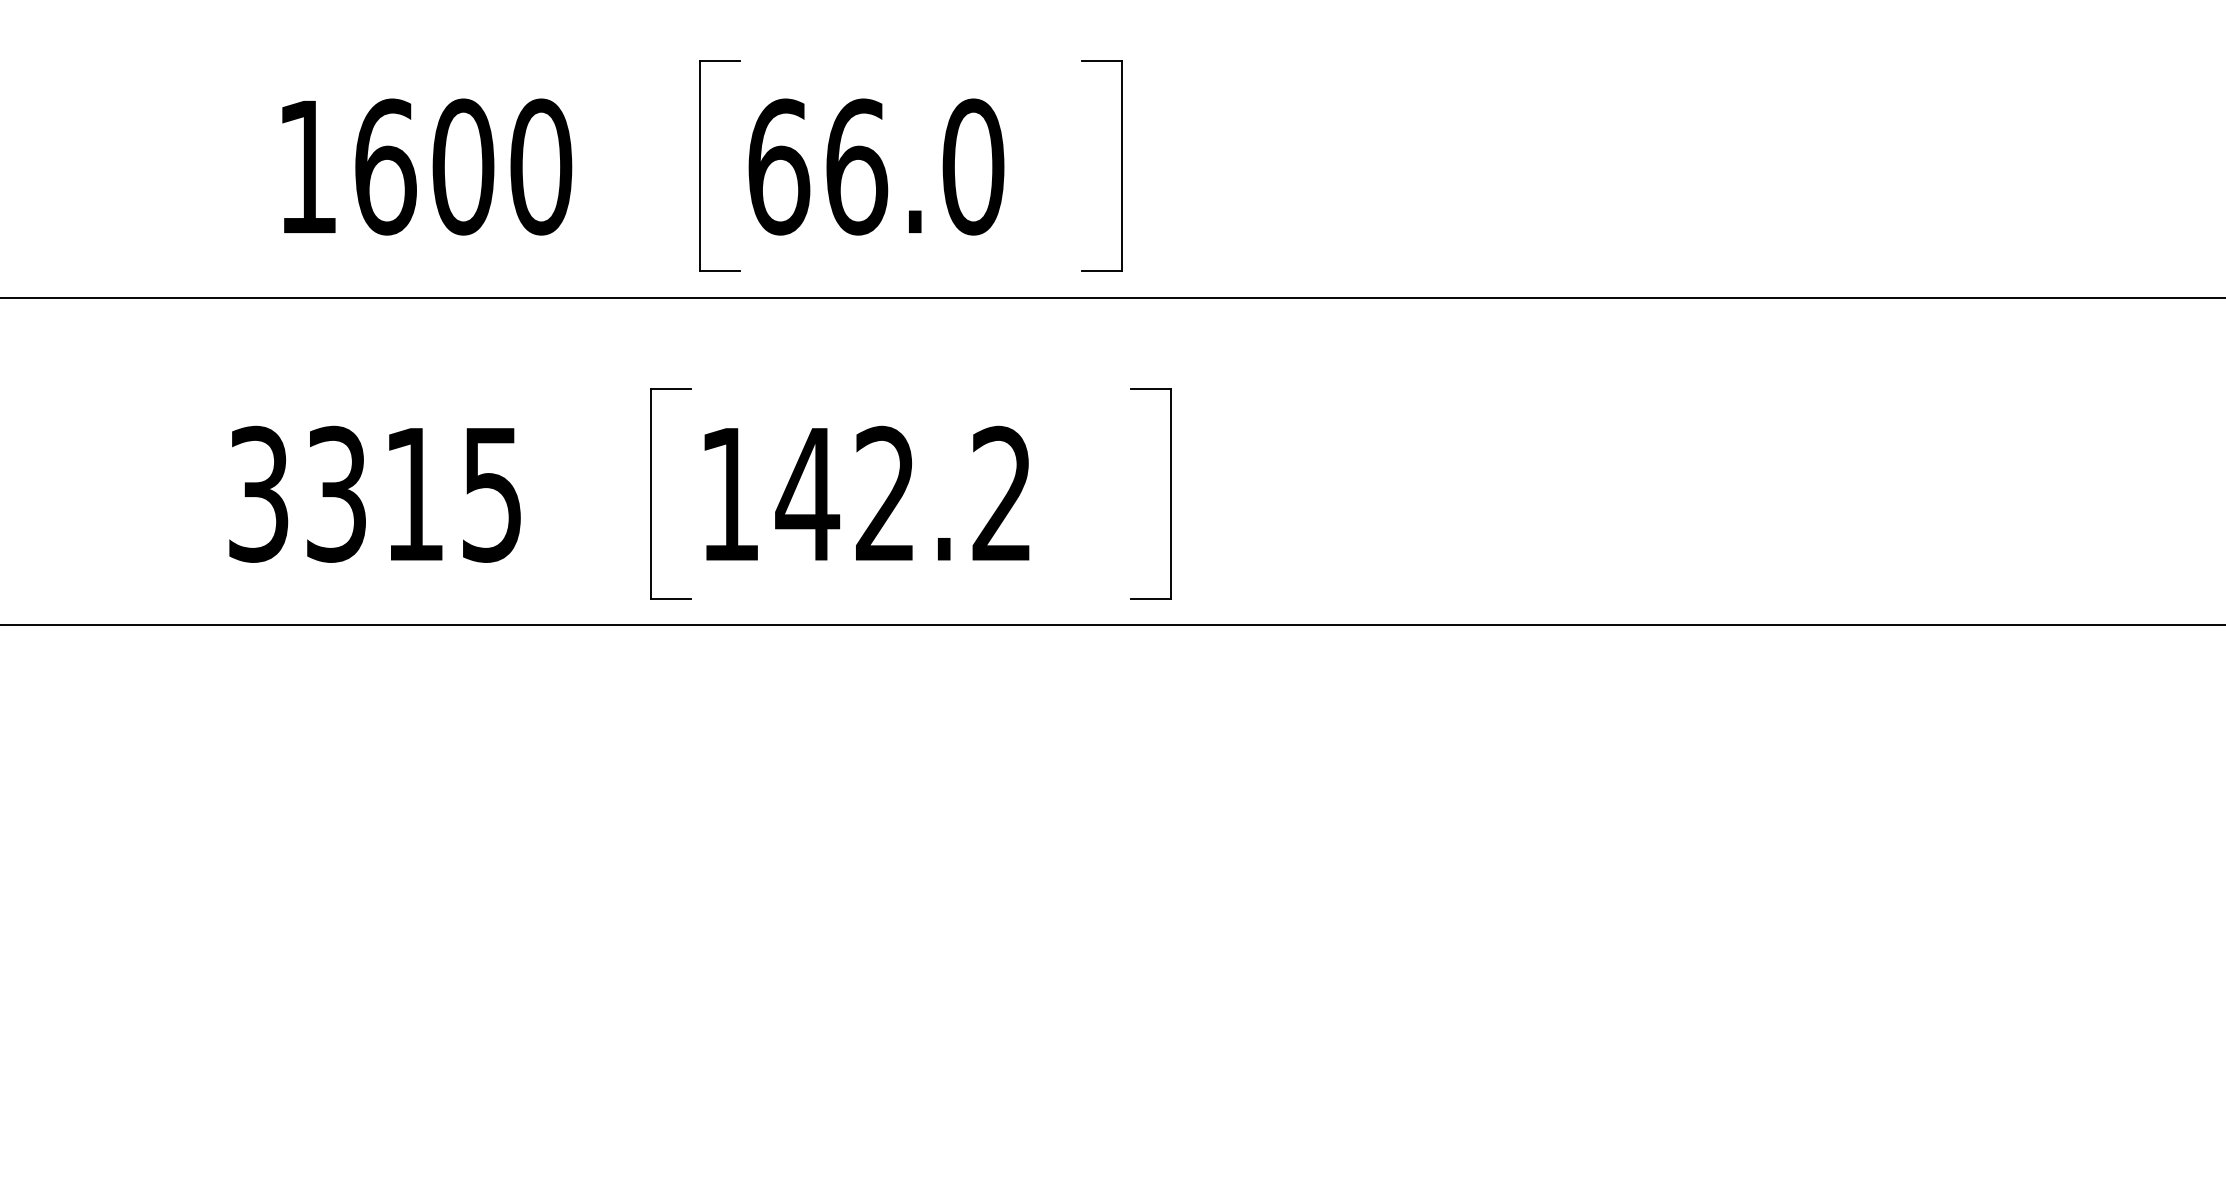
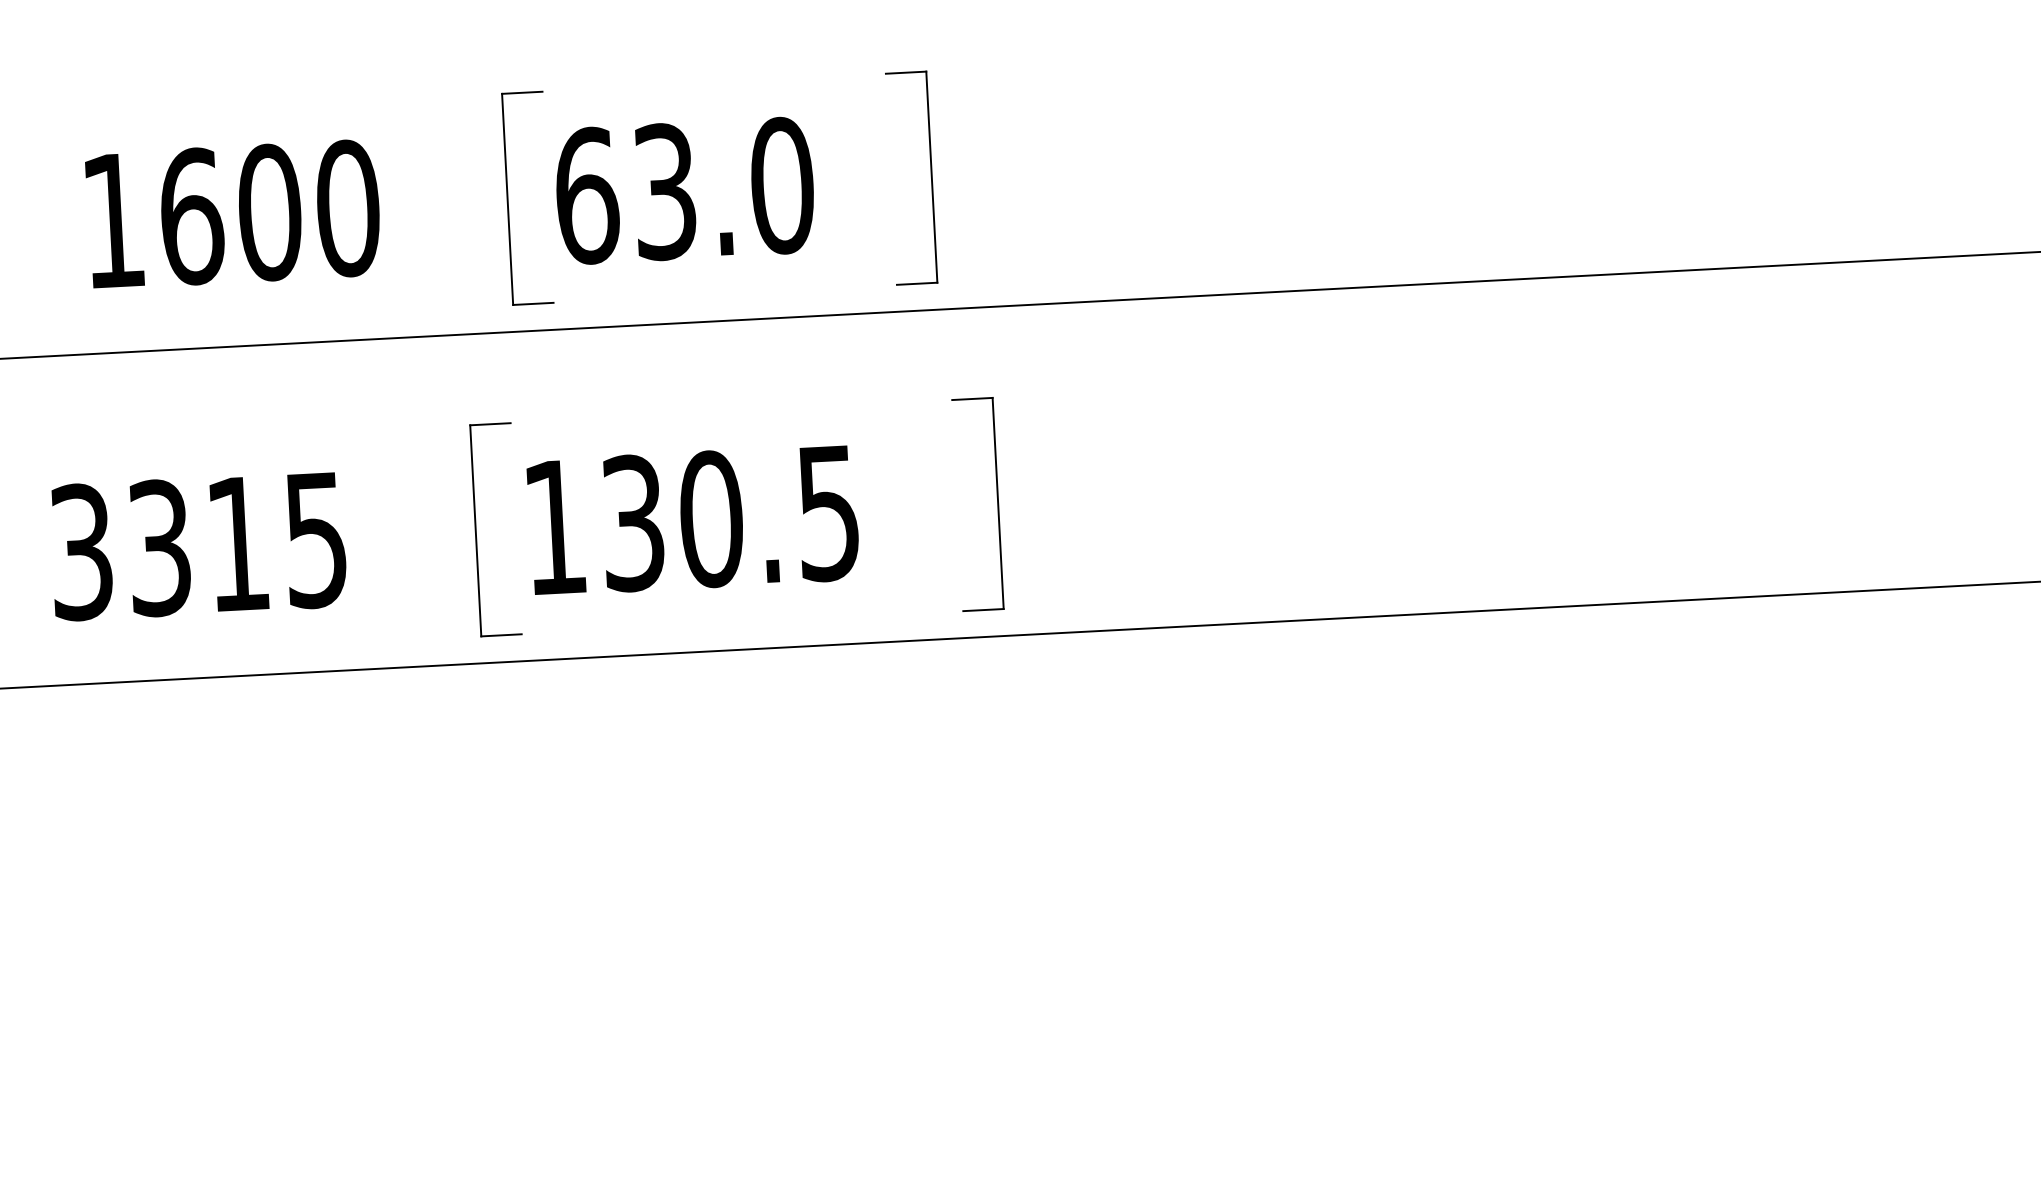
text: (857, 166) -> (665, 191), 66.0 -> 63.0
text: (902, 493) -> (728, 517), 142.2 -> 130.5

